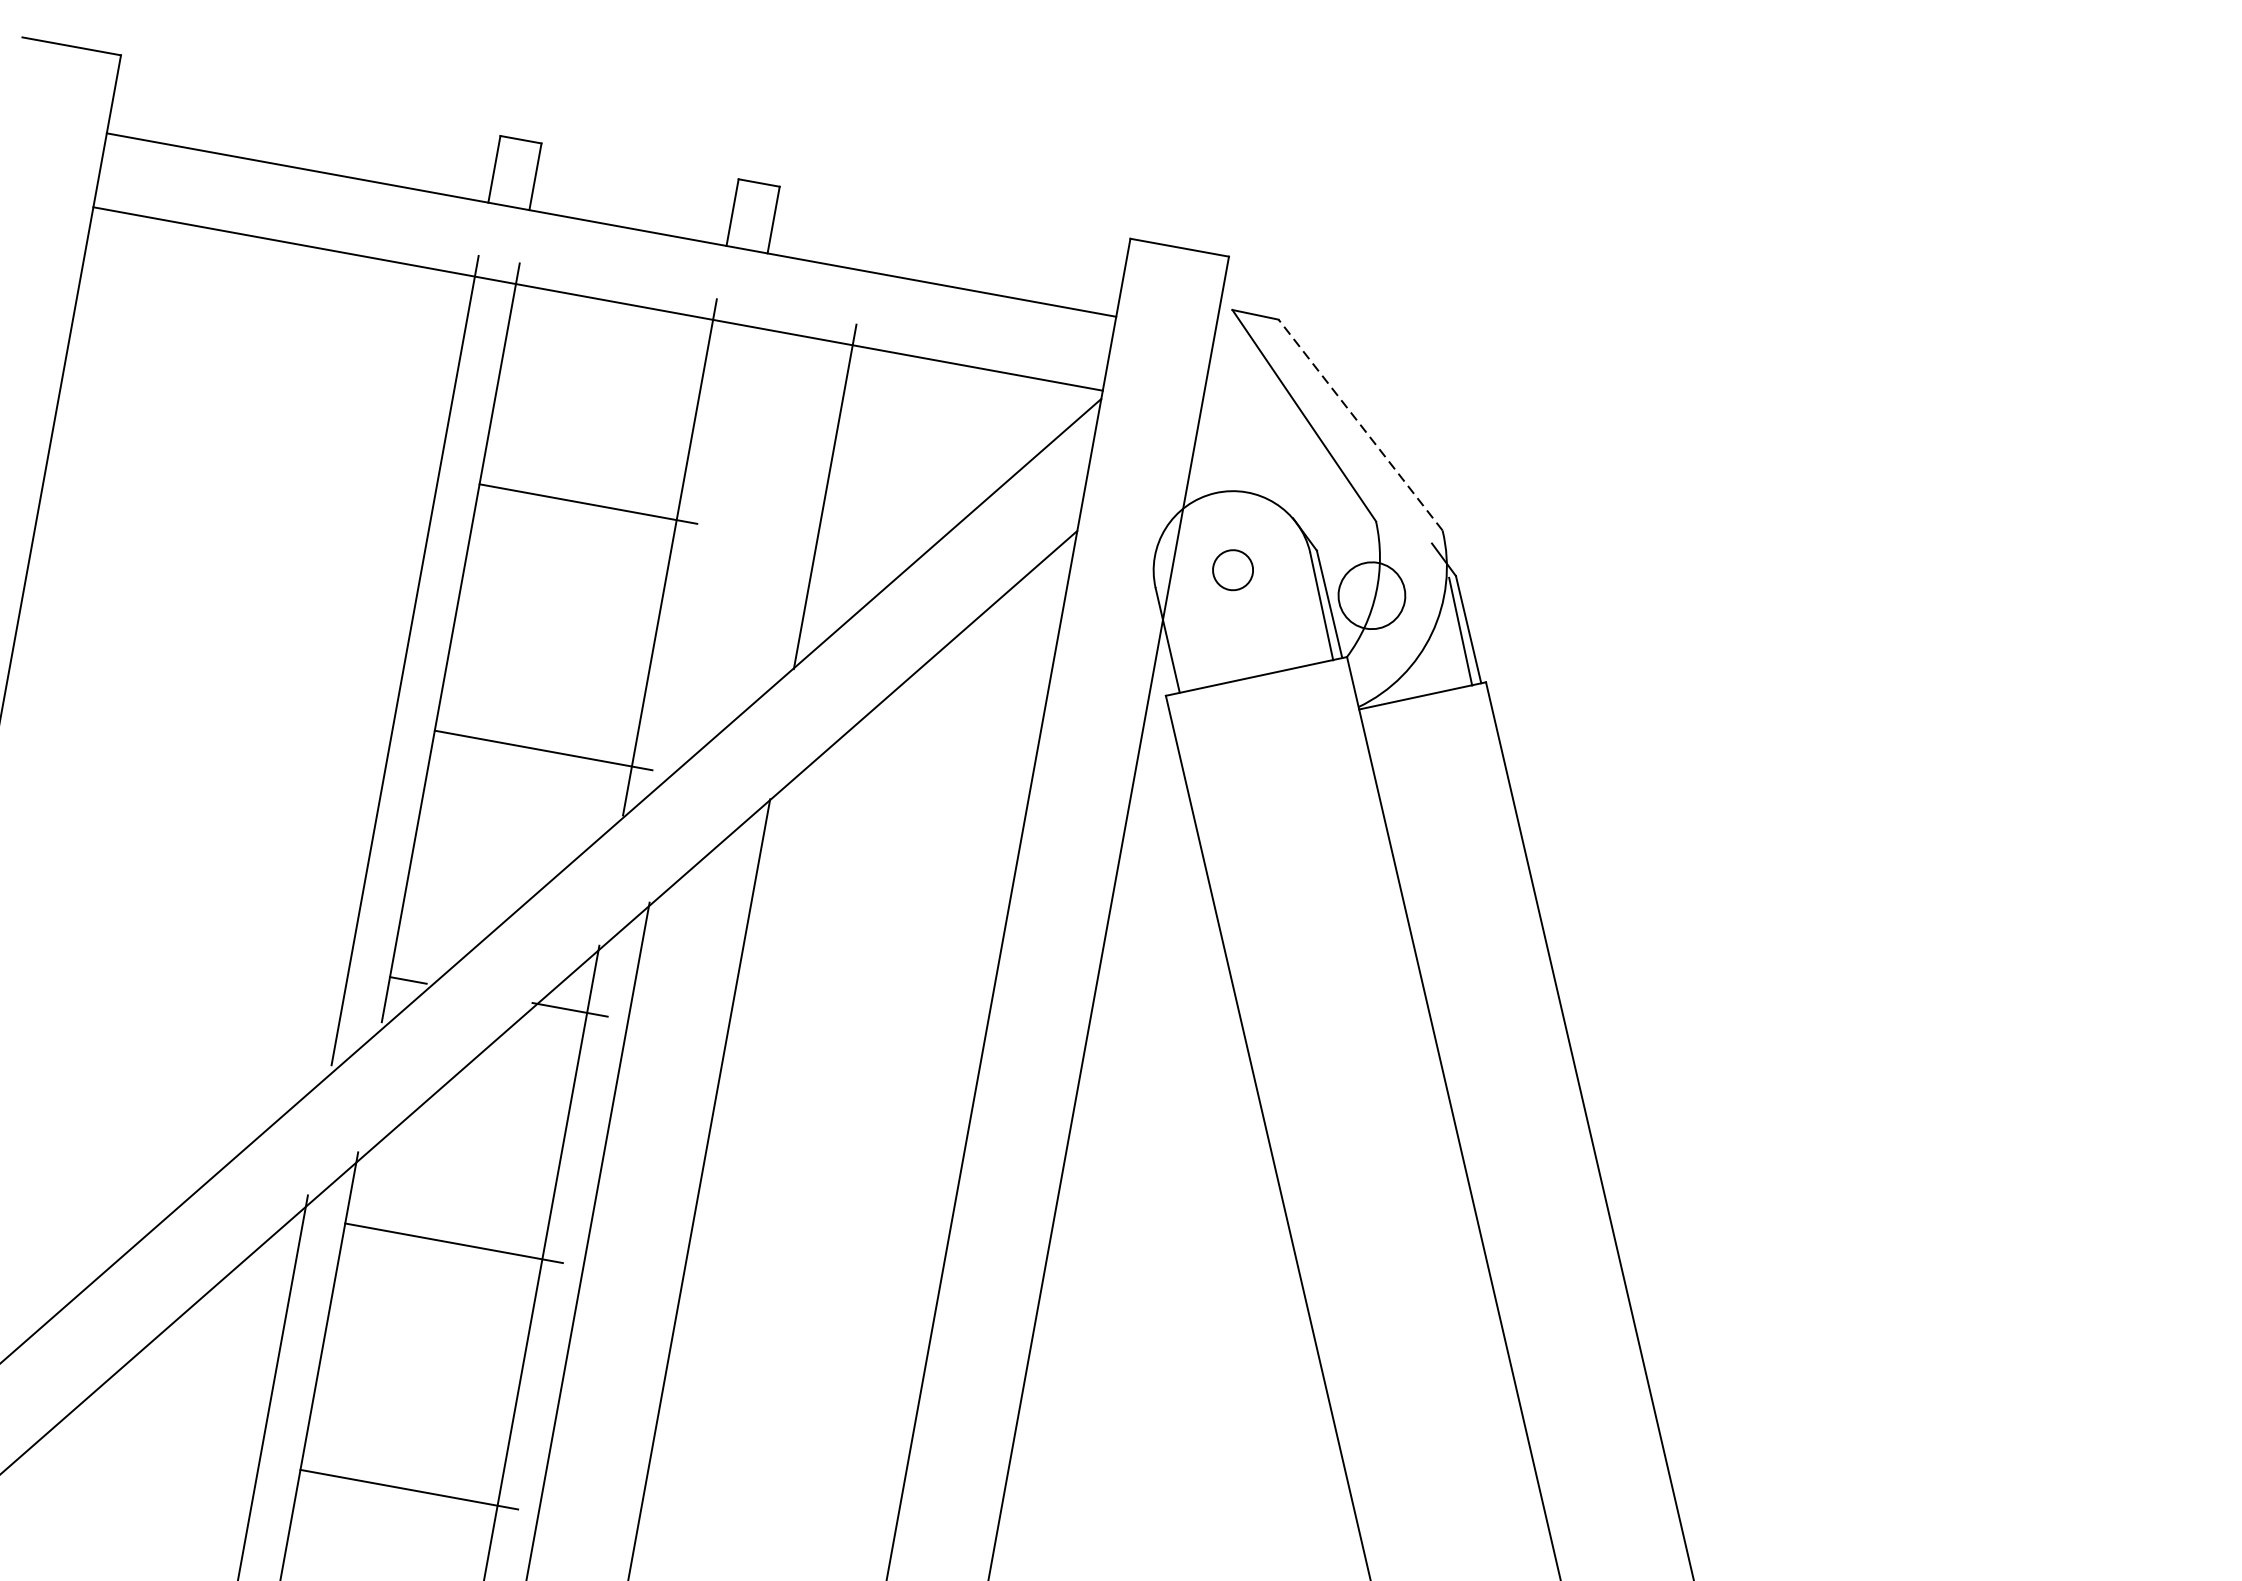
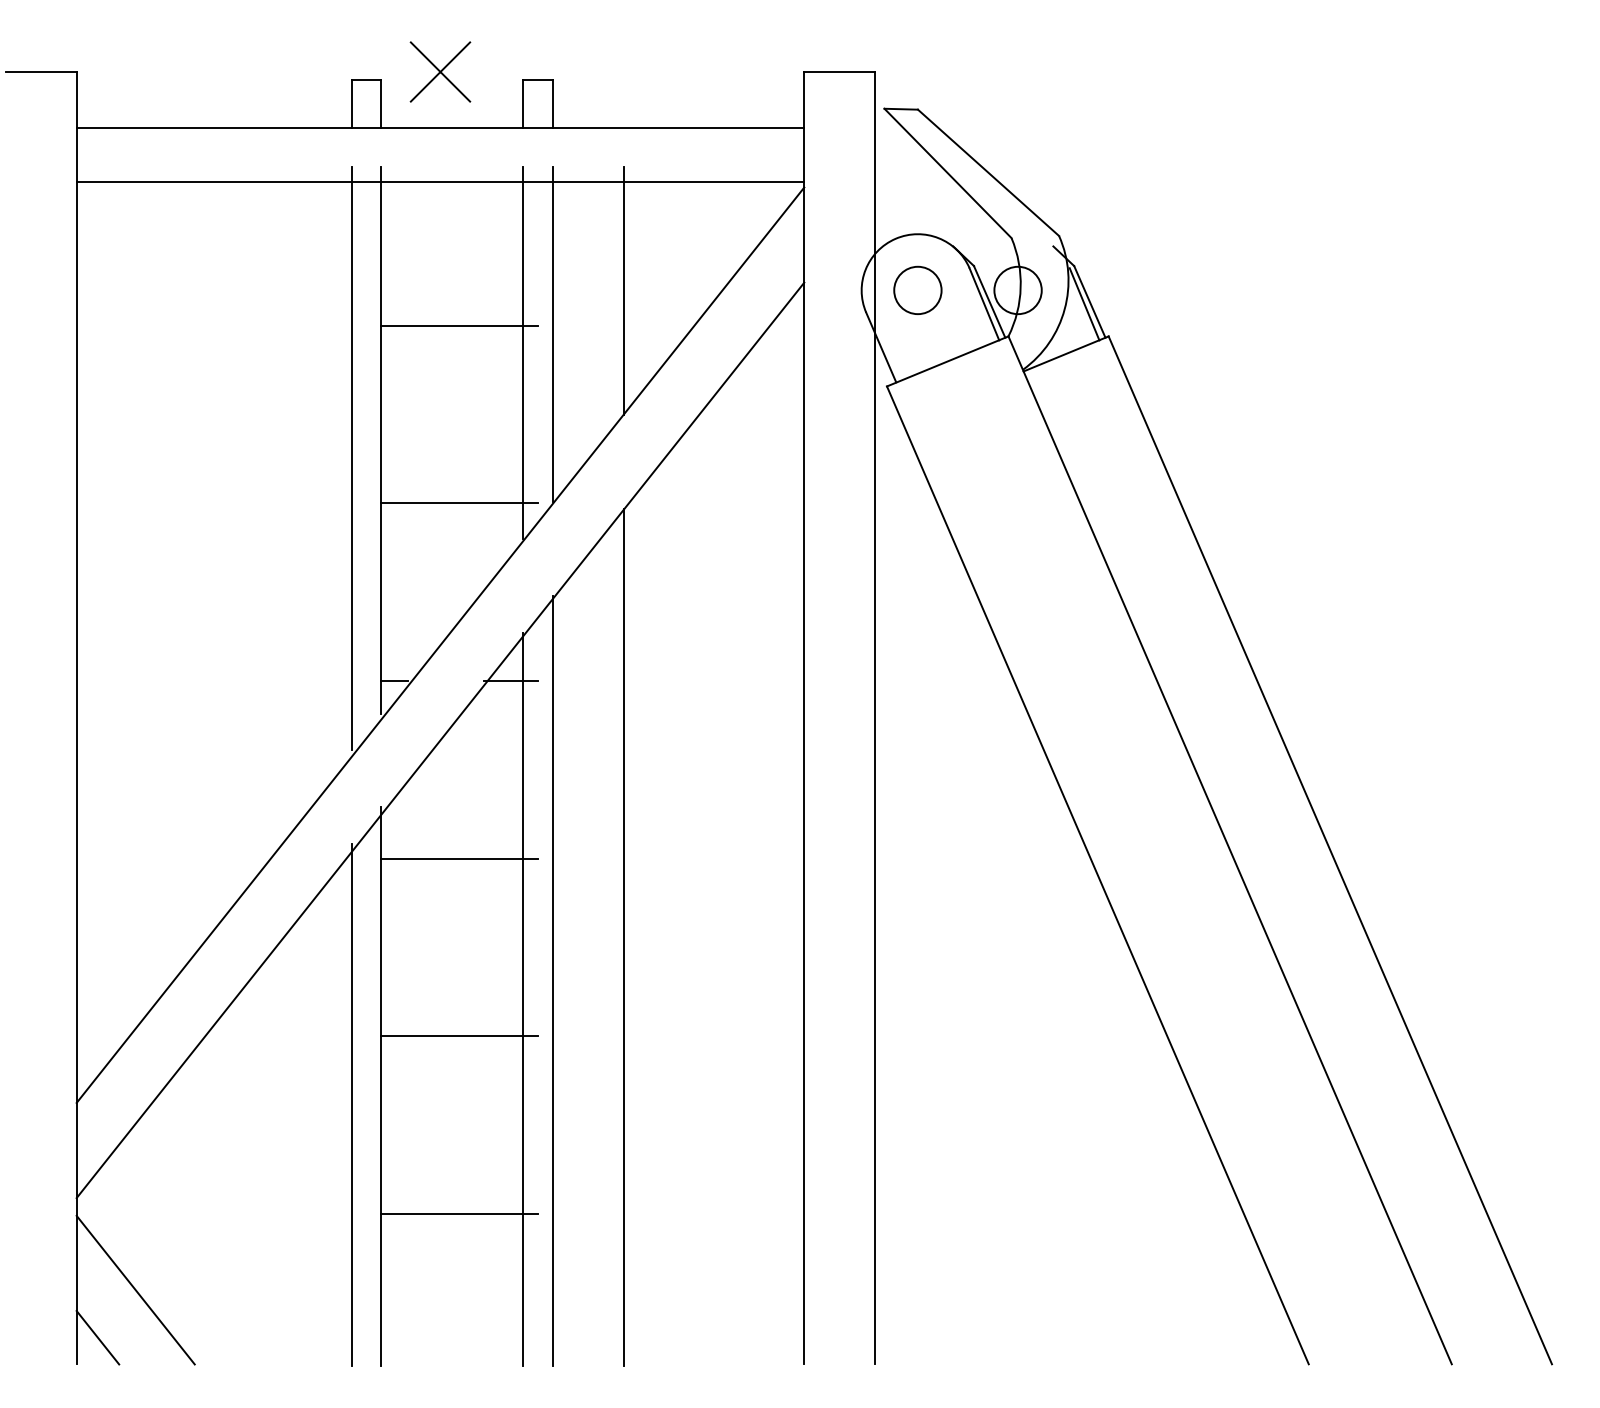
part: (625, 146) -> (440, 71), added
line: (1360, 424) -> (988, 172), dashed -> solid
line: (714, 539) -> (552, 334), added
circle: (1232, 569) -> (917, 289), size x1.67

